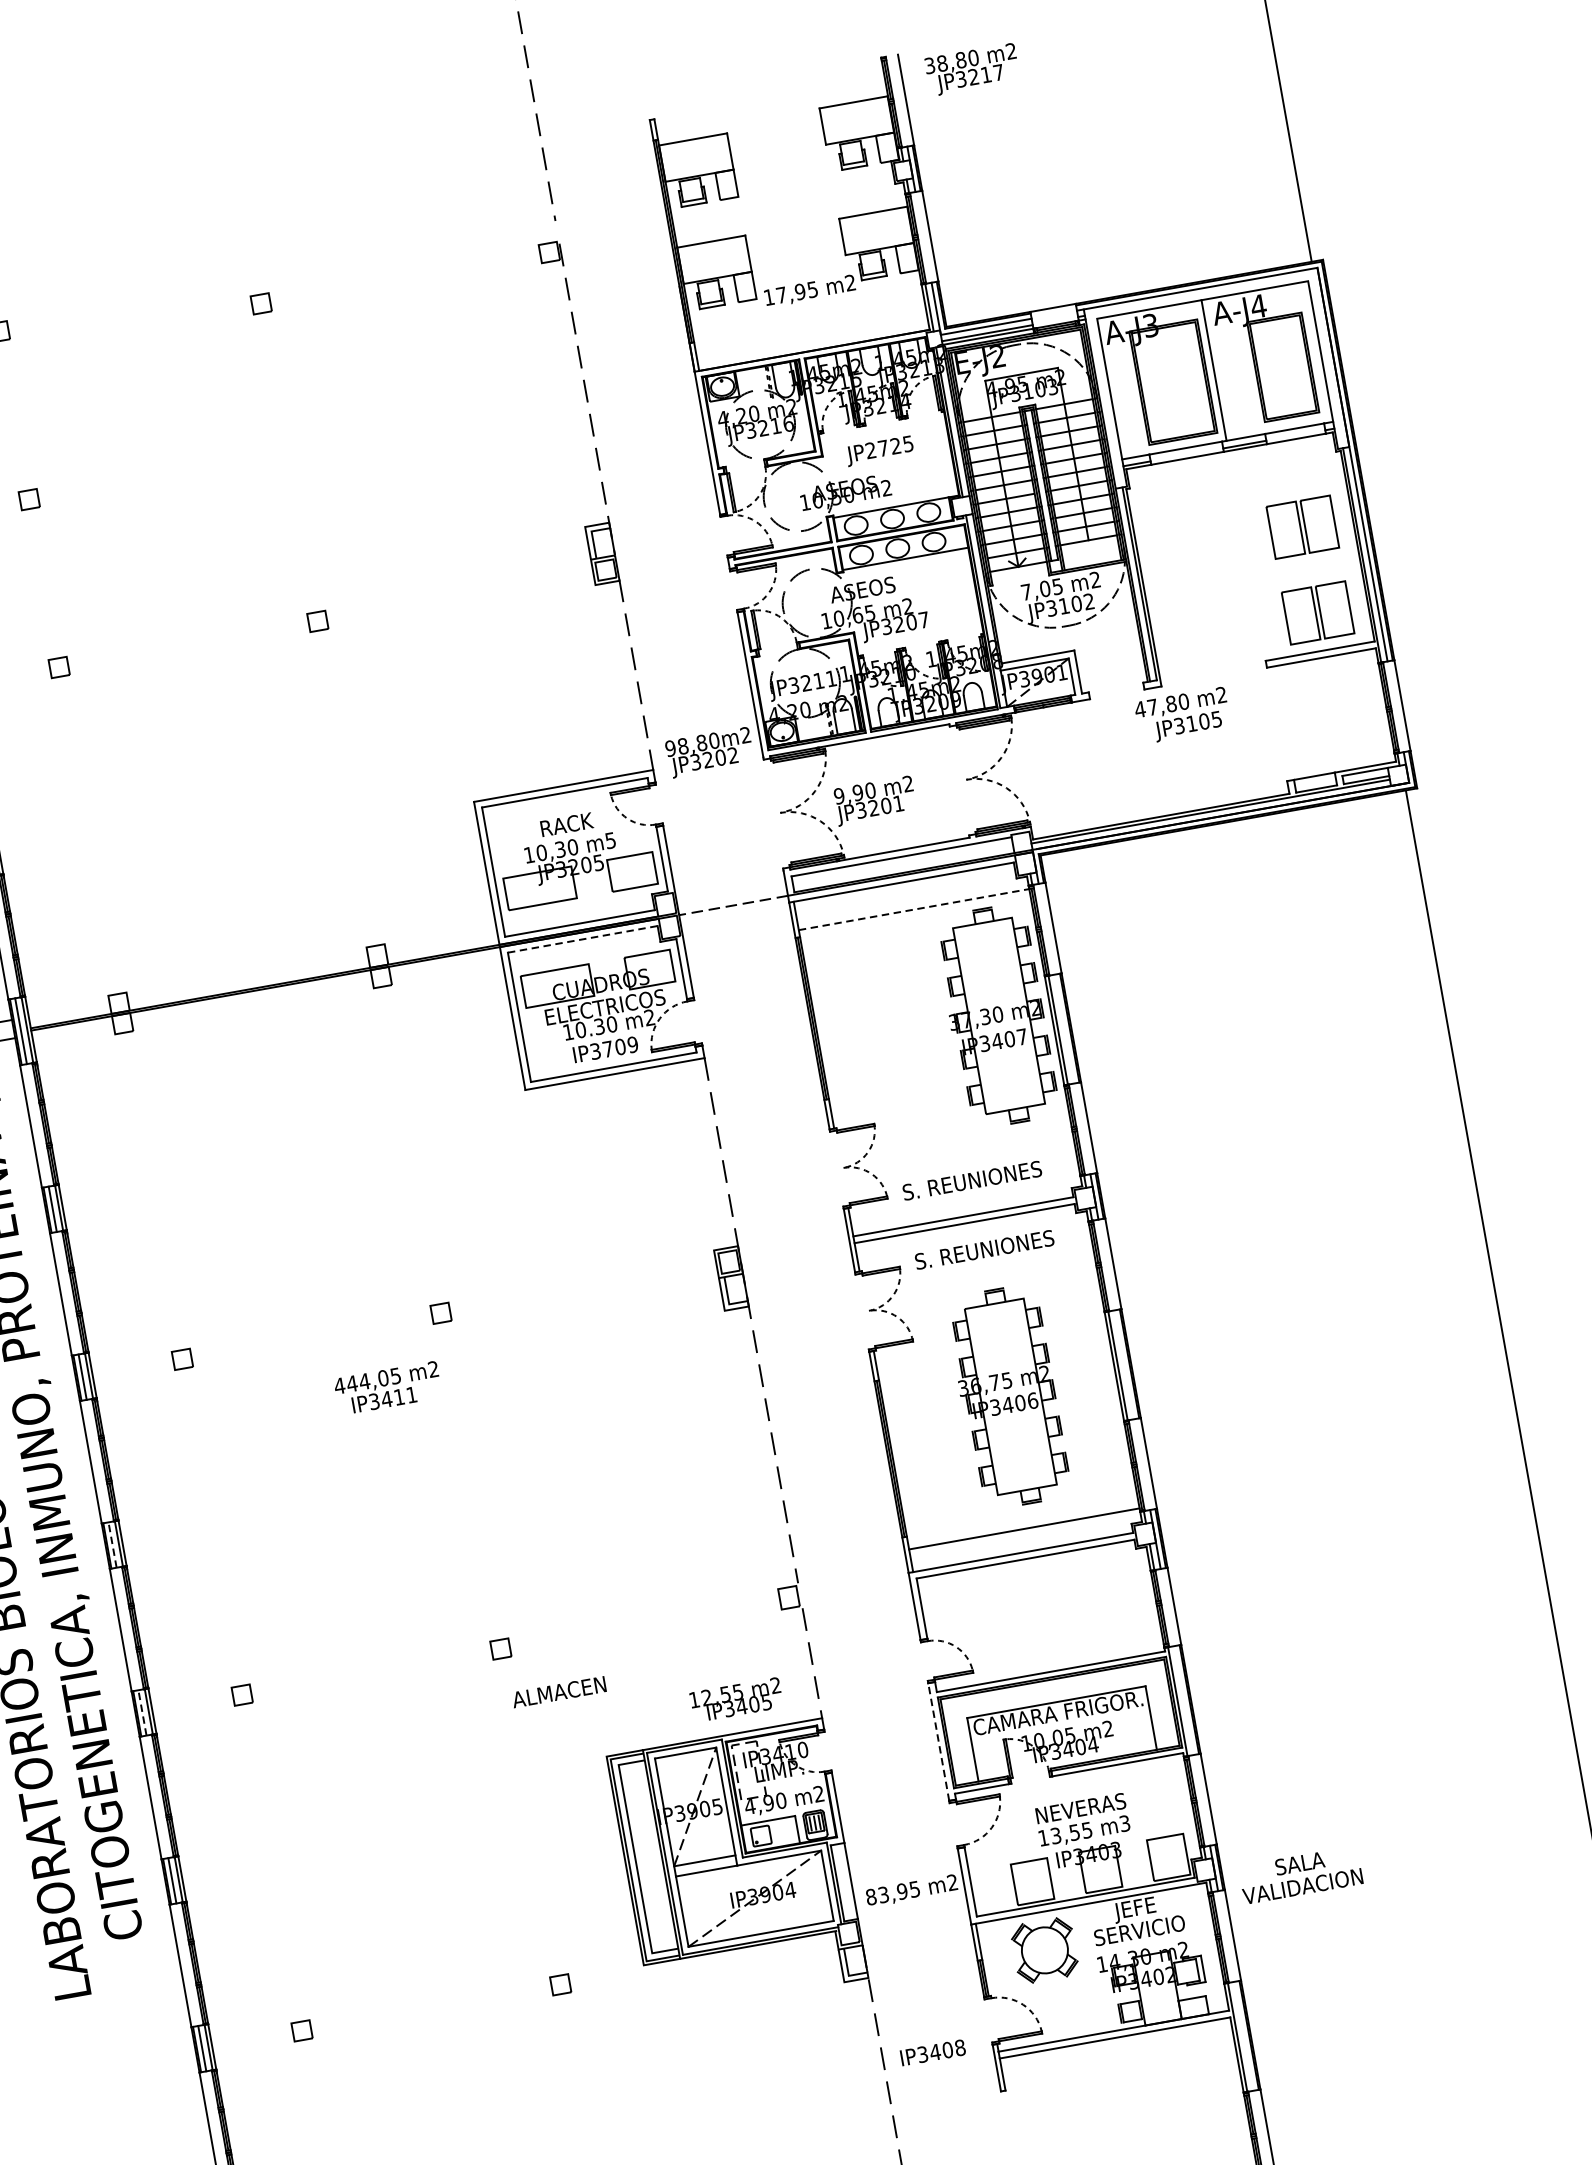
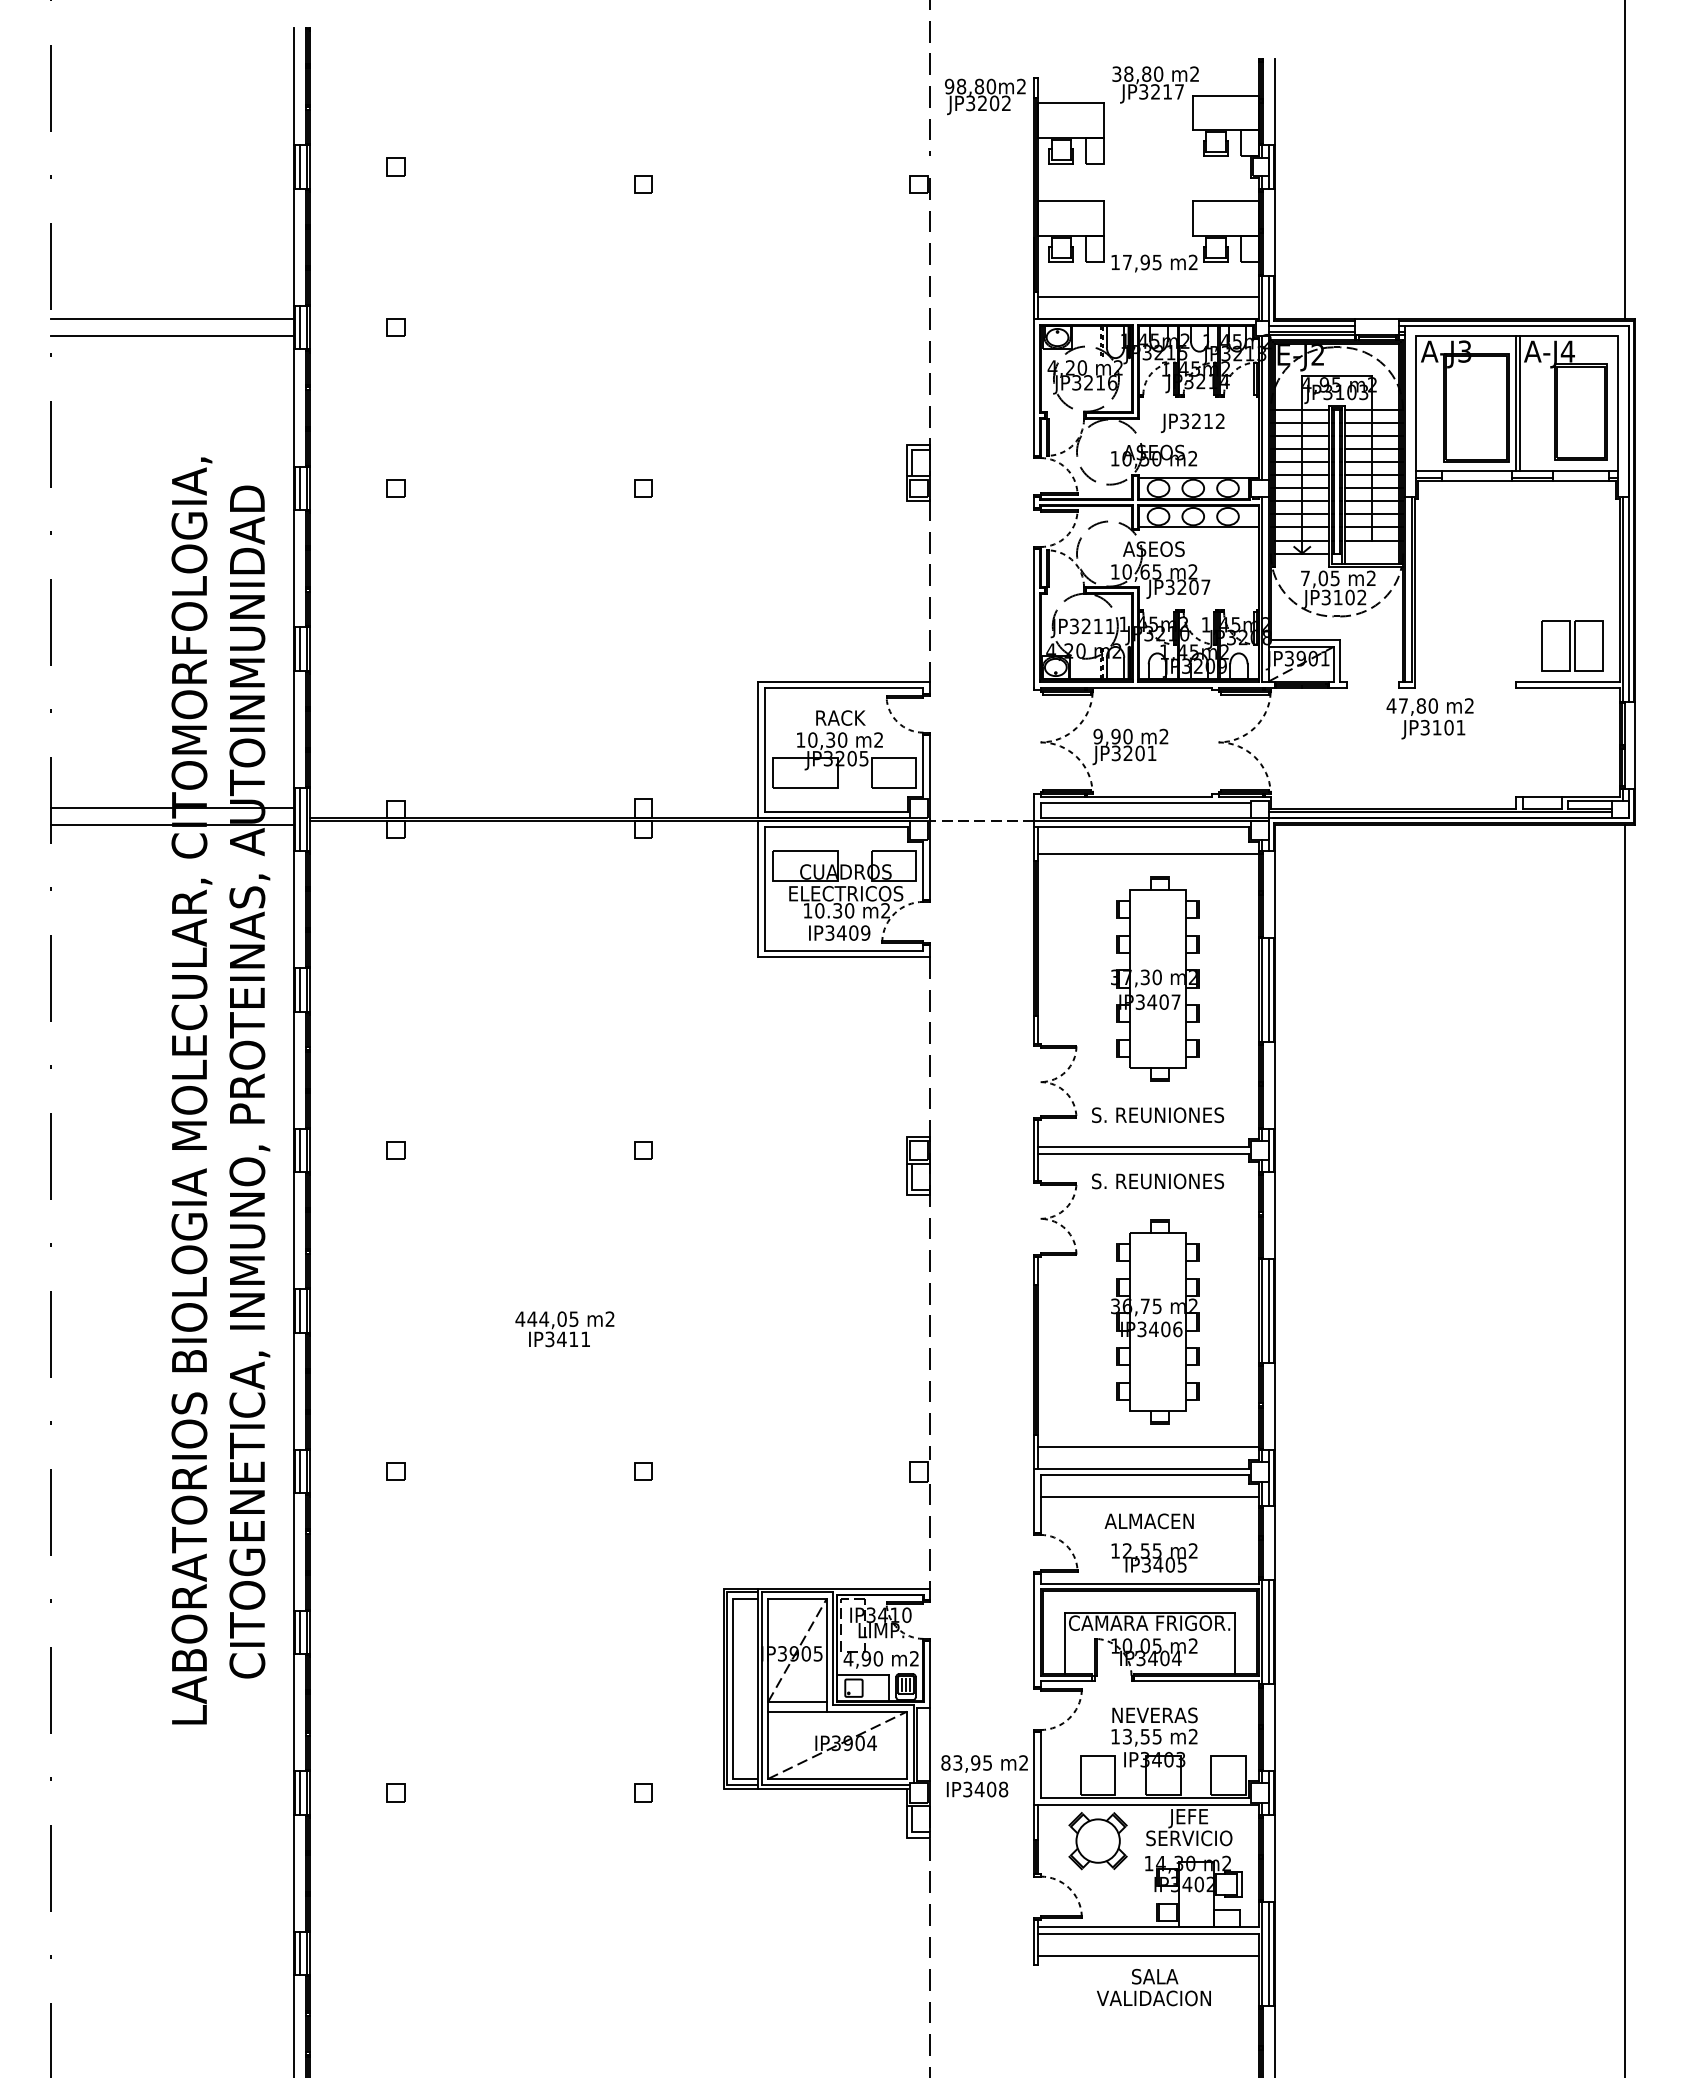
text: (972, 69) -> (1155, 84), moved
line: (810, 327) -> (1148, 297), added
line: (1218, 369) -> (1520, 403), added
text: (889, 447) -> (1202, 421), JP2725 -> JP3212
part: (1302, 526) -> (1572, 563), removed
text: (1216, 719) -> (1460, 727), JP3105 -> JP3101
text: (710, 752) -> (985, 96), moved
text: (610, 840) -> (878, 739), m5 -> m2
line: (914, 909) -> (1149, 854), dashed -> solid
line: (582, 939) -> (836, 827), dashed -> solid
part: (996, 1016) -> (1155, 978), moved
line: (1064, 1028) -> (1268, 989), added
text: (607, 1048) -> (841, 932), IP3709 -> IP3409
line: (1124, 1365) -> (1268, 1311), added
text: (387, 1388) -> (564, 1329), moved
line: (112, 1545) -> (300, 1311), dashed -> solid
line: (1034, 1580) -> (1149, 1496), added
text: (558, 1692) -> (1148, 1521), moved
text: (736, 1699) -> (1154, 1557), moved
line: (1184, 1700) -> (1268, 1632), added
line: (142, 1712) -> (300, 1471), dashed -> solid
line: (939, 1741) -> (1034, 1629), dashed -> solid
text: (1125, 1823) -> (1193, 1736), m3 -> m2
text: (1300, 1875) -> (1153, 1987), moved
line: (1243, 2036) -> (1268, 1953), added
text: (933, 2052) -> (977, 1789), moved
line: (1118, 2060) -> (1148, 1955), added

